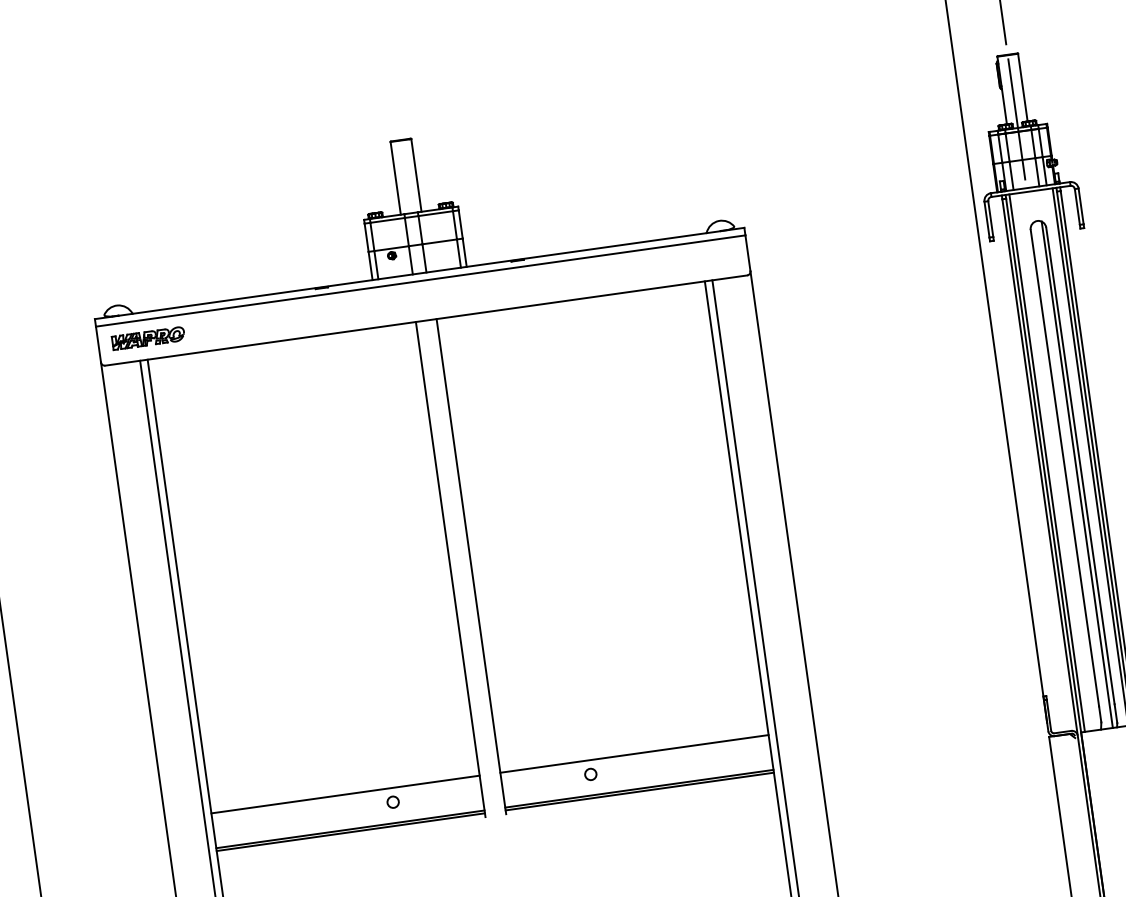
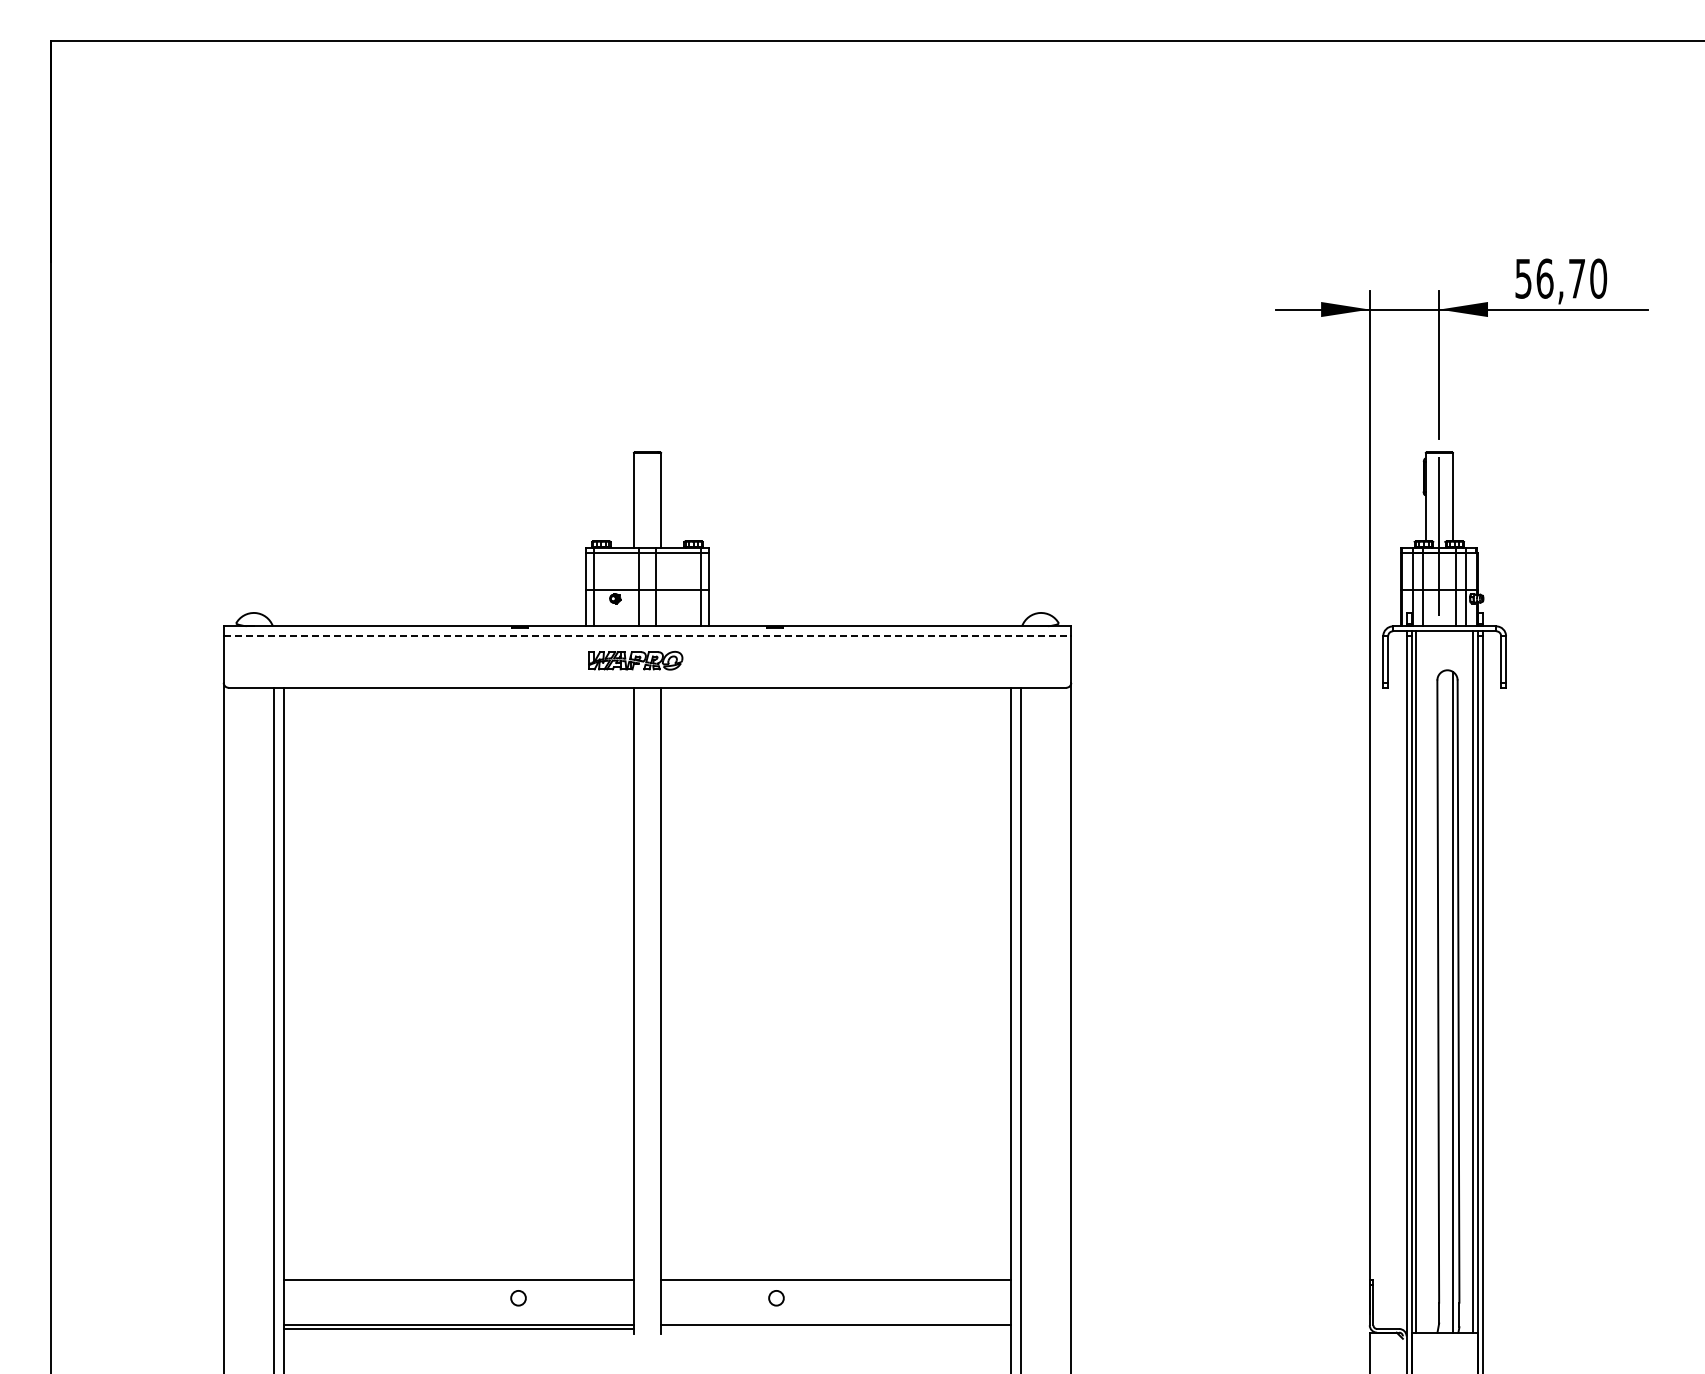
line: (420, 281) -> (647, 636), solid -> dashed
part: (148, 338) -> (635, 660), moved
line: (640, 791) -> (836, 1328), removed

